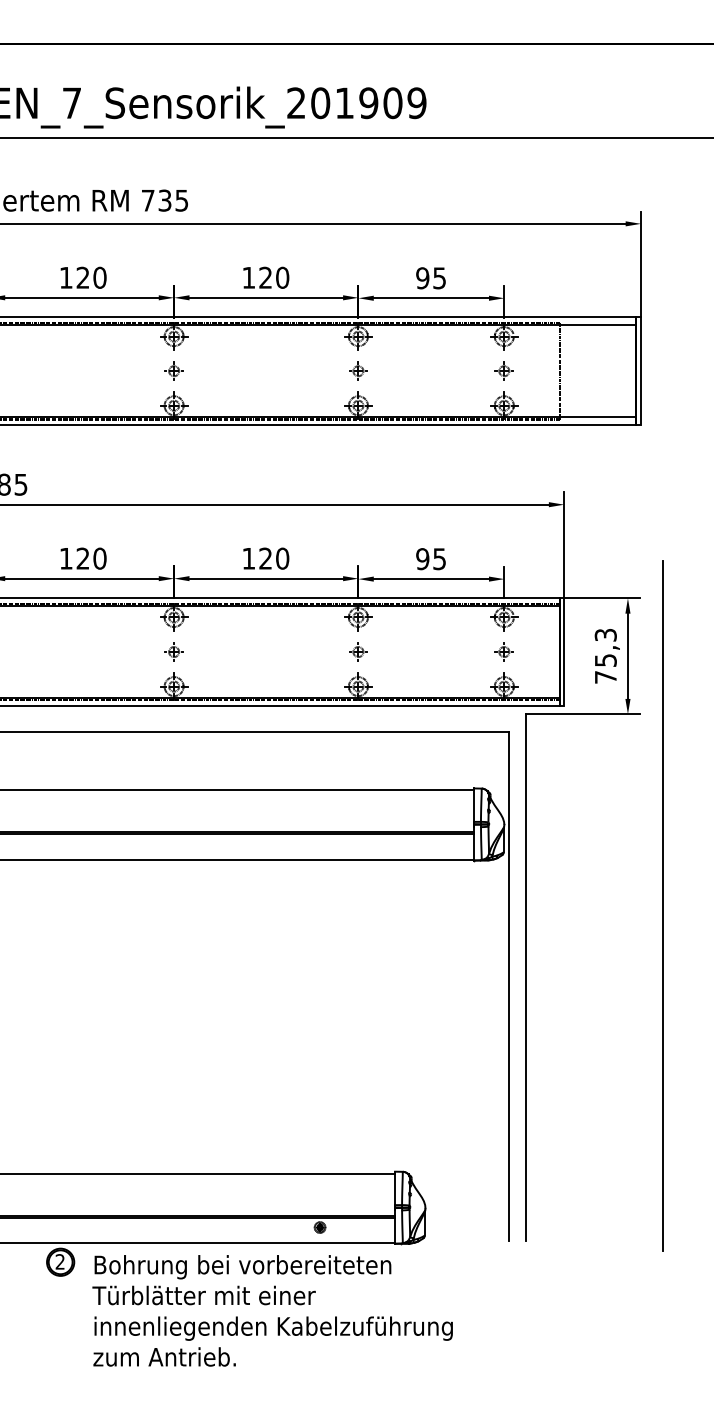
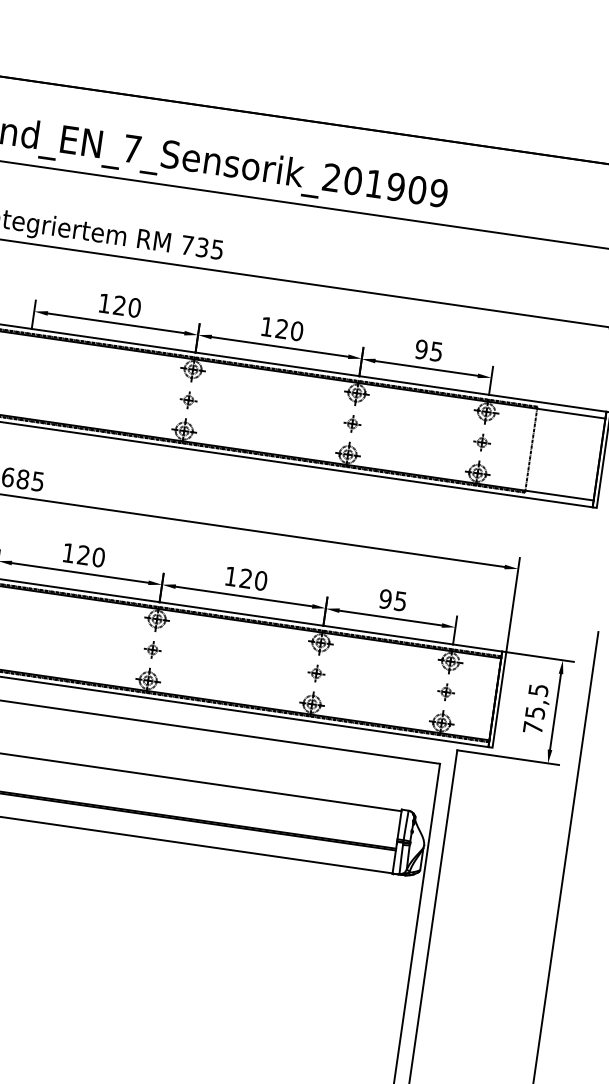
text: (605, 634) -> (538, 689), 75,3 -> 75,5

